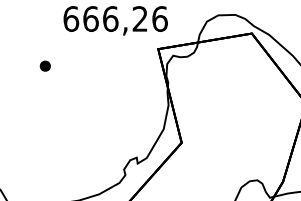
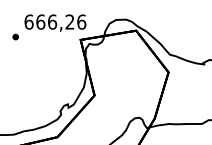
part: (44, 65) -> (15, 36), moved

